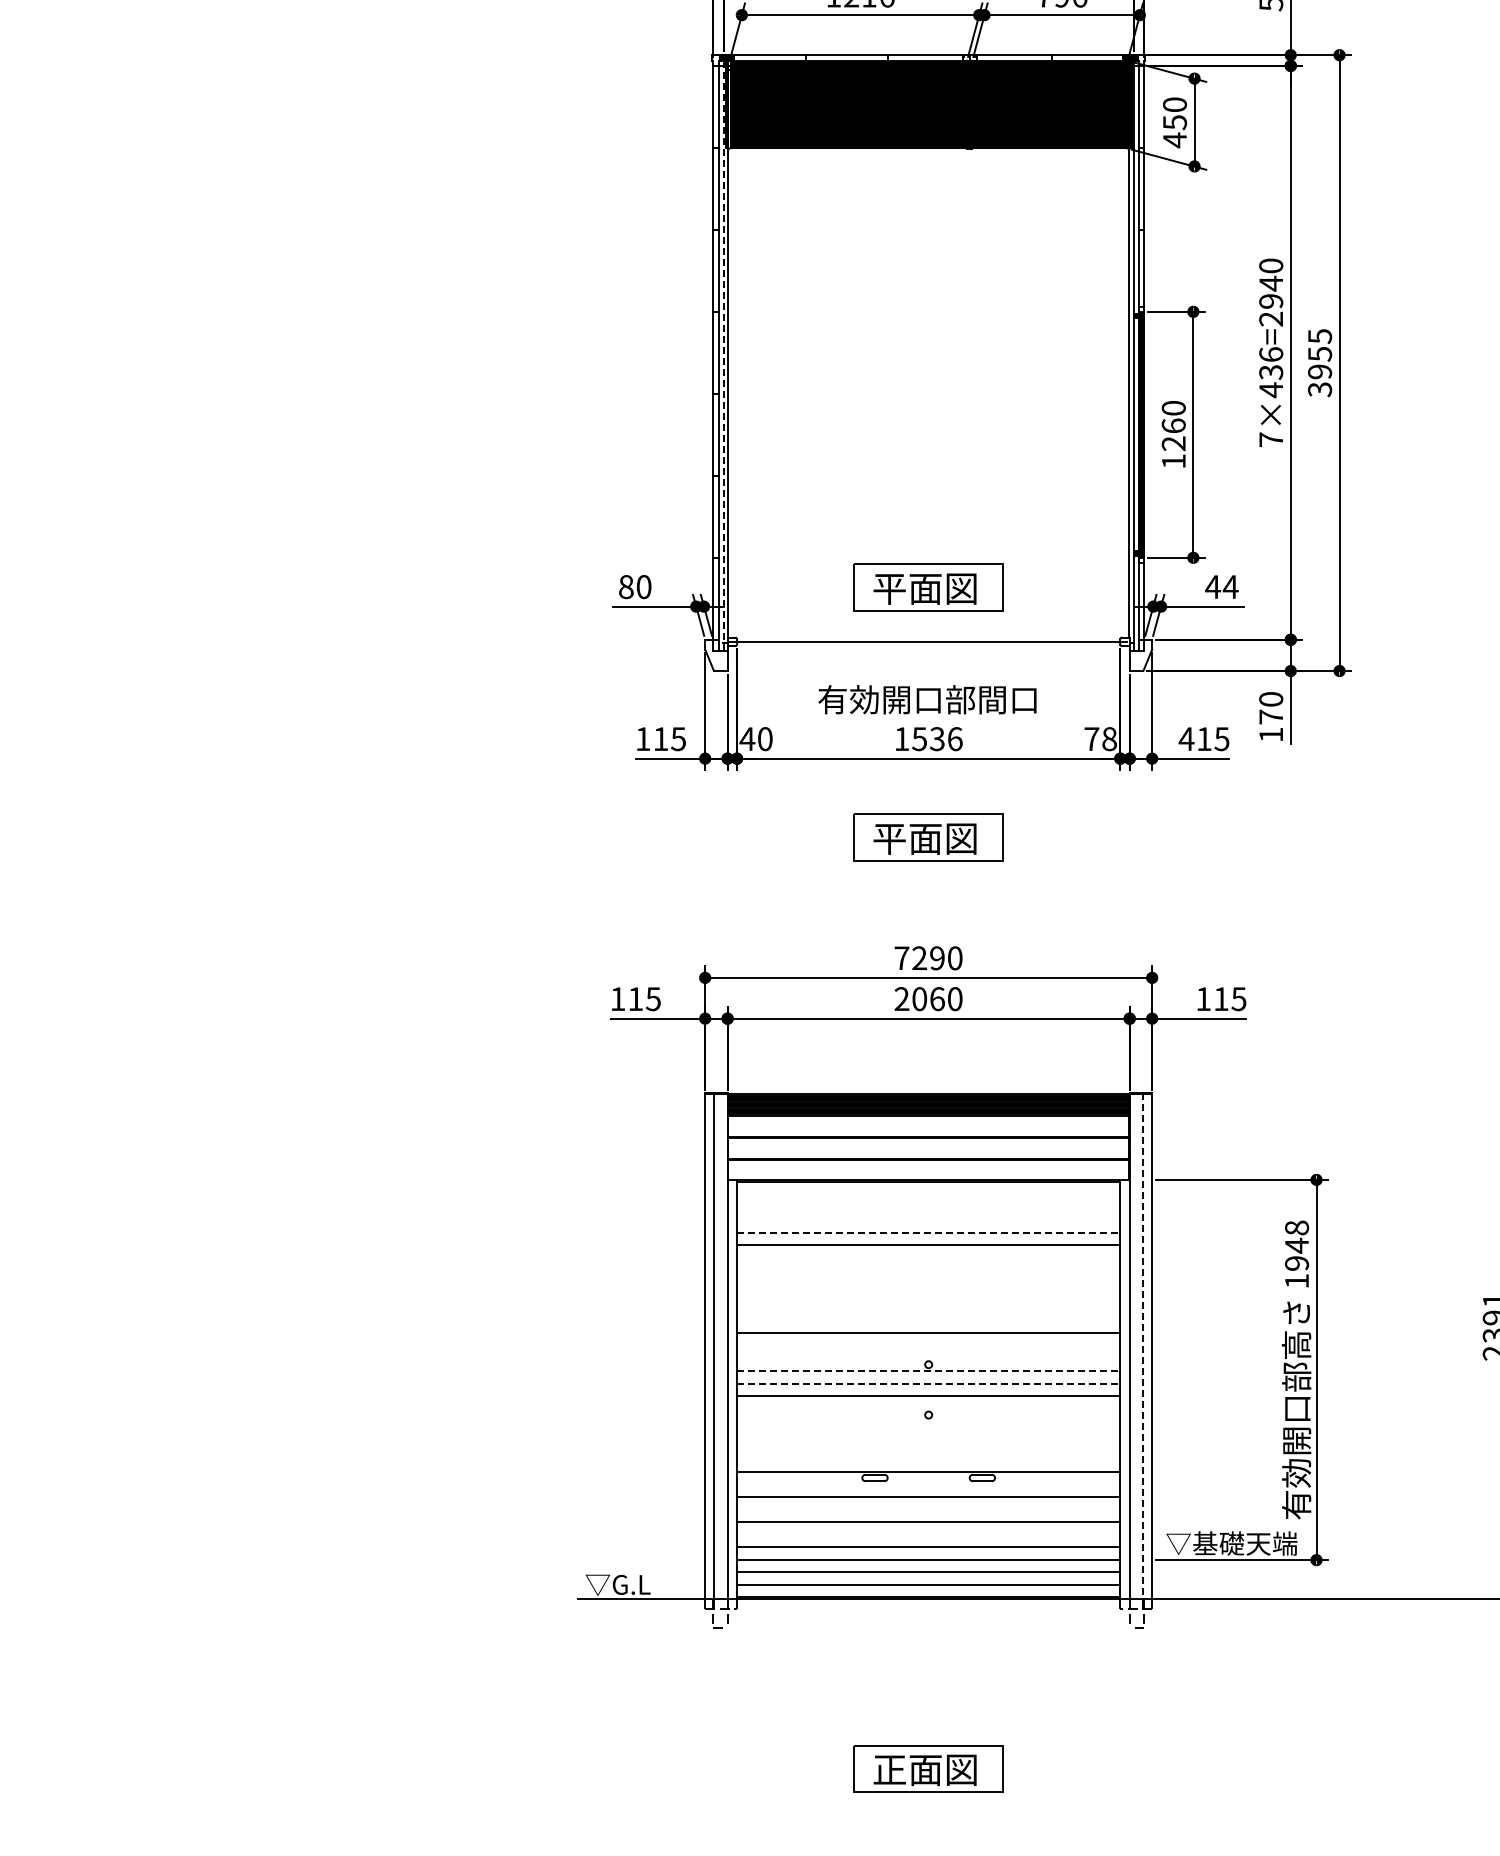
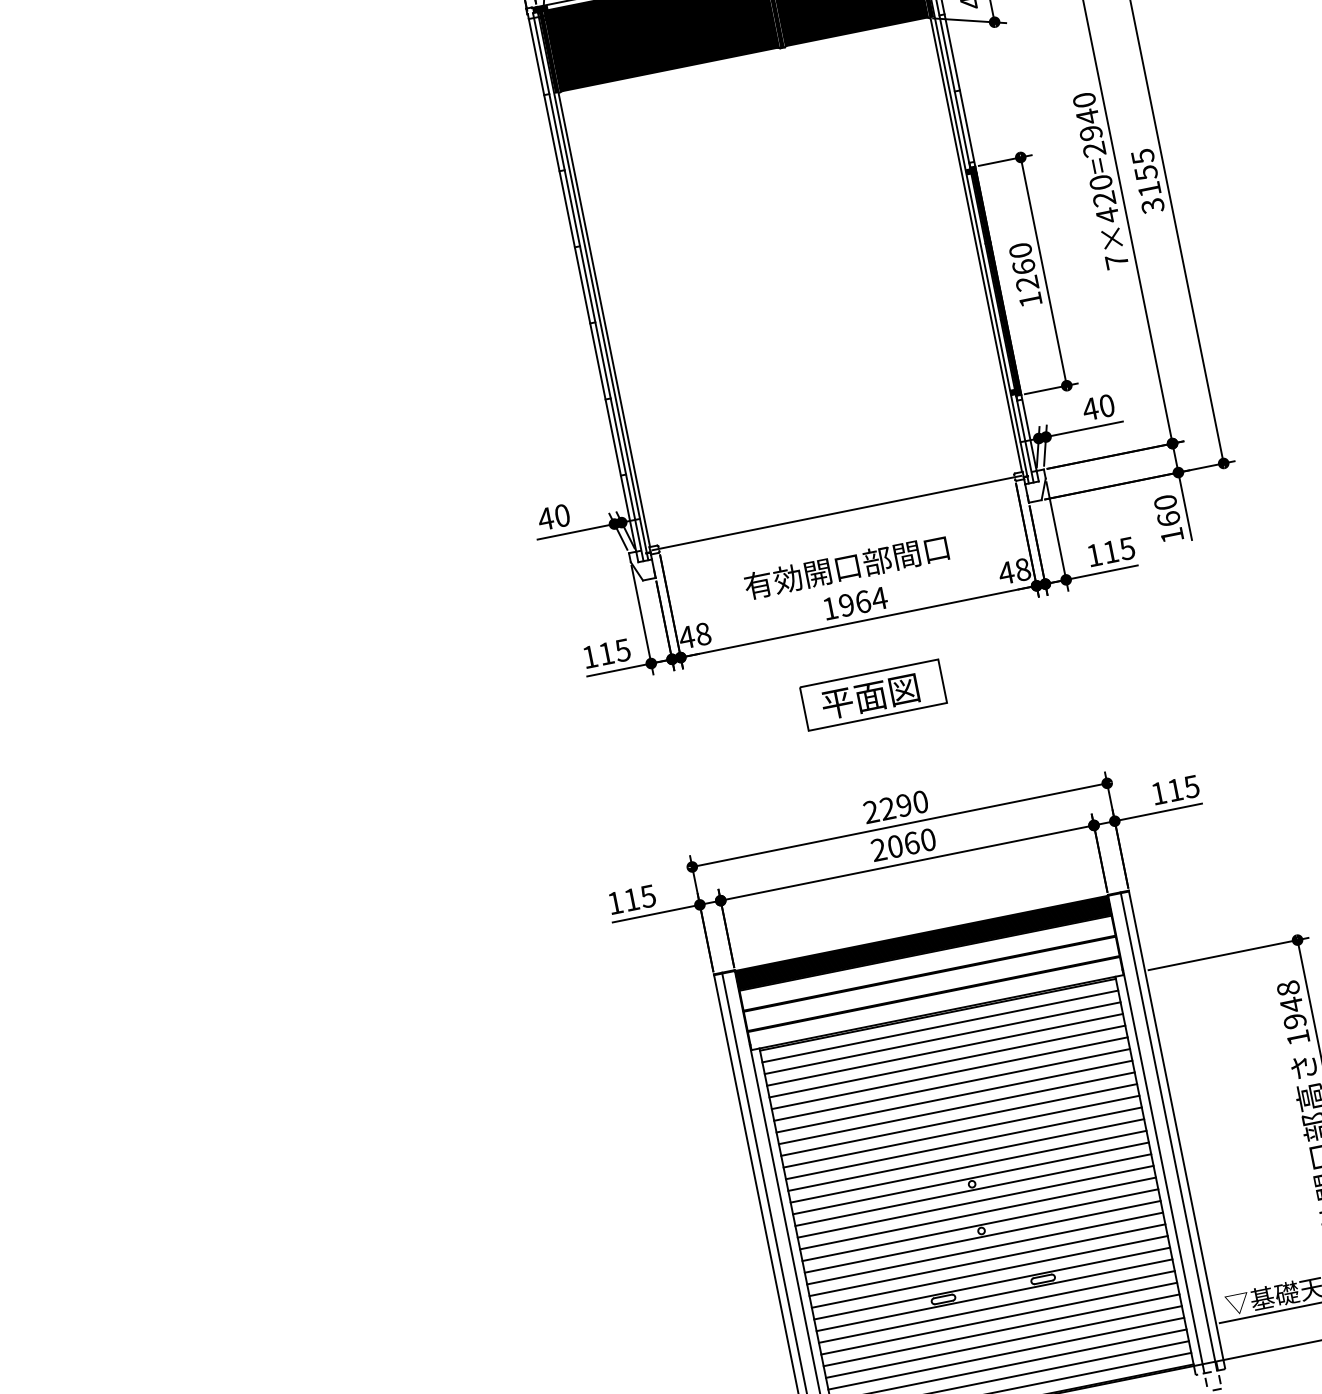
line: (723, 356) -> (592, 286), dashed -> solid
text: (1271, 363) -> (1102, 190), 7×436=2940 -> 7×420=2940
text: (1320, 371) -> (1149, 188), 3955 -> 3155
text: (626, 587) -> (546, 519), 80 -> 40
part: (928, 587) -> (826, 462), removed
text: (1230, 587) -> (1106, 406), 44 -> 40
text: (1271, 716) -> (1169, 518), 170 -> 160
text: (765, 738) -> (703, 633), 40 -> 48
text: (1091, 738) -> (1006, 572), 78 -> 48
text: (1186, 738) -> (1094, 554), 415 -> 115
text: (937, 739) -> (863, 602), 1536 -> 1964
text: (901, 957) -> (870, 811), 7290 -> 2290
line: (928, 1194) -> (940, 1026), added
line: (928, 1207) -> (942, 1038), added
line: (928, 1219) -> (944, 1049), added
line: (928, 1232) -> (947, 1061), dashed -> solid
line: (928, 1257) -> (951, 1084), added
line: (928, 1270) -> (954, 1096), added
line: (928, 1282) -> (956, 1107), added
line: (928, 1295) -> (959, 1120), added
line: (928, 1308) -> (961, 1132), added
line: (928, 1320) -> (963, 1143), added
line: (928, 1345) -> (968, 1166), added
line: (1143, 1346) -> (1168, 1127), dashed -> solid
line: (928, 1358) -> (970, 1178), added
line: (928, 1371) -> (973, 1190), dashed -> solid
line: (928, 1383) -> (975, 1201), dashed -> solid
line: (928, 1408) -> (980, 1224), added
line: (928, 1421) -> (982, 1236), added
line: (928, 1433) -> (984, 1248), added
line: (928, 1446) -> (987, 1260), added
line: (928, 1459) -> (989, 1272), added
line: (928, 1484) -> (994, 1295), added
line: (928, 1509) -> (999, 1318), added
line: (928, 1534) -> (1003, 1341), added

